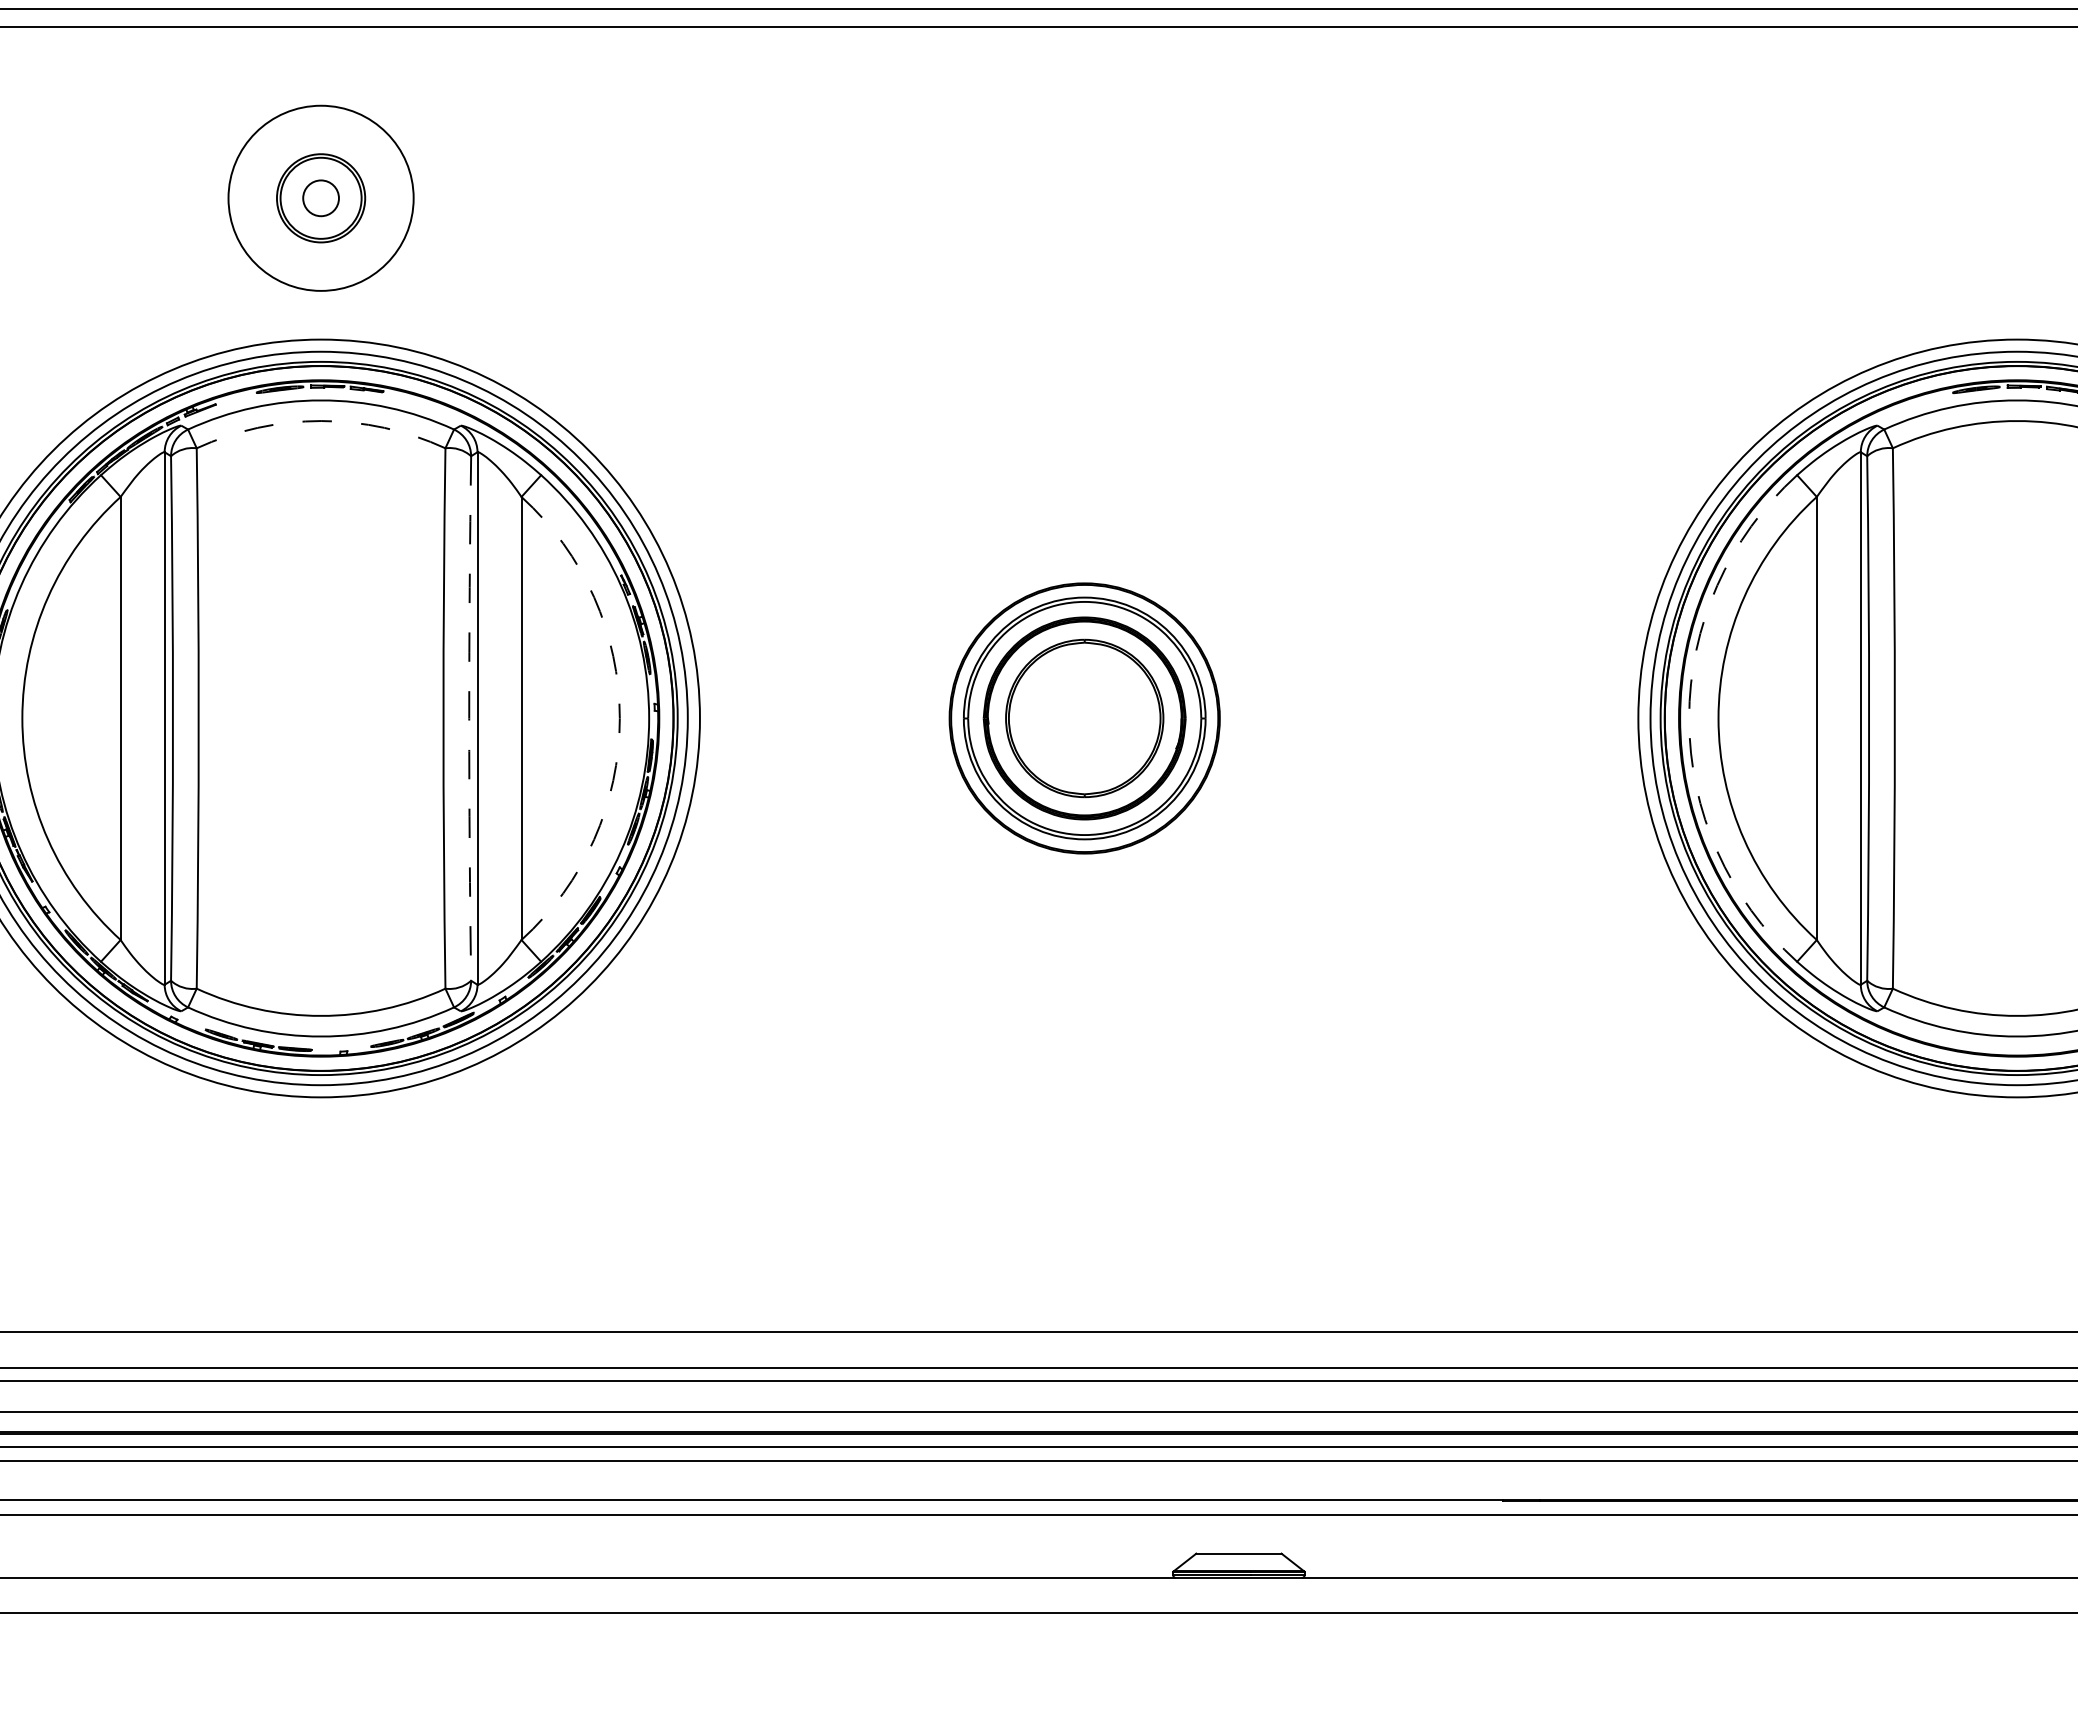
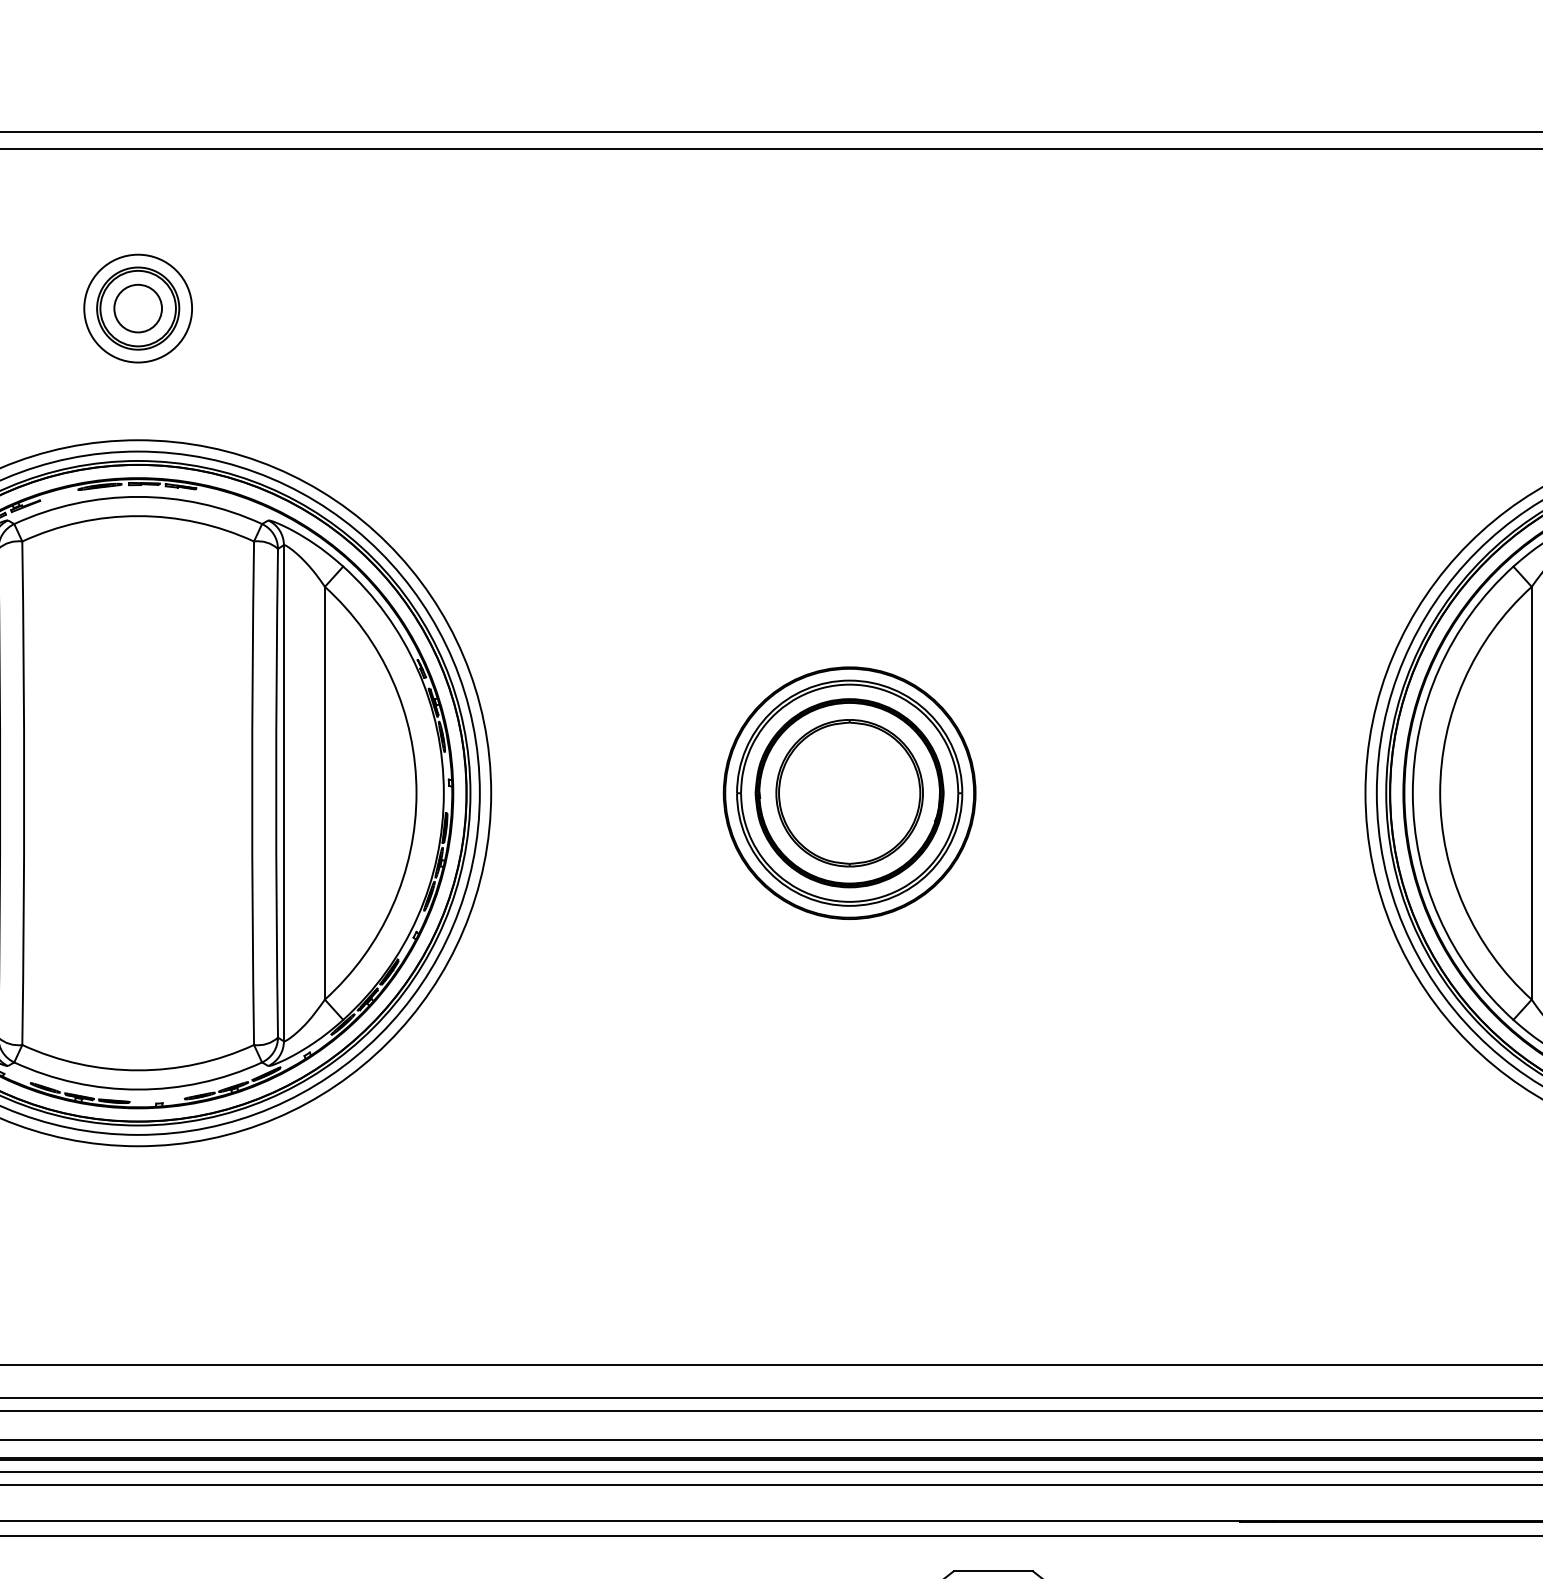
circle: (320, 197) -> (137, 307), size x1.43
circle: (320, 198) -> (137, 308), size x0.62
arc: (321, 421) -> (138, 516), dashed -> solid
arc: (469, 718) -> (276, 793), dashed -> solid
arc: (619, 718) -> (416, 793), dashed -> solid
arc: (1689, 718) -> (1413, 793), dashed -> solid

